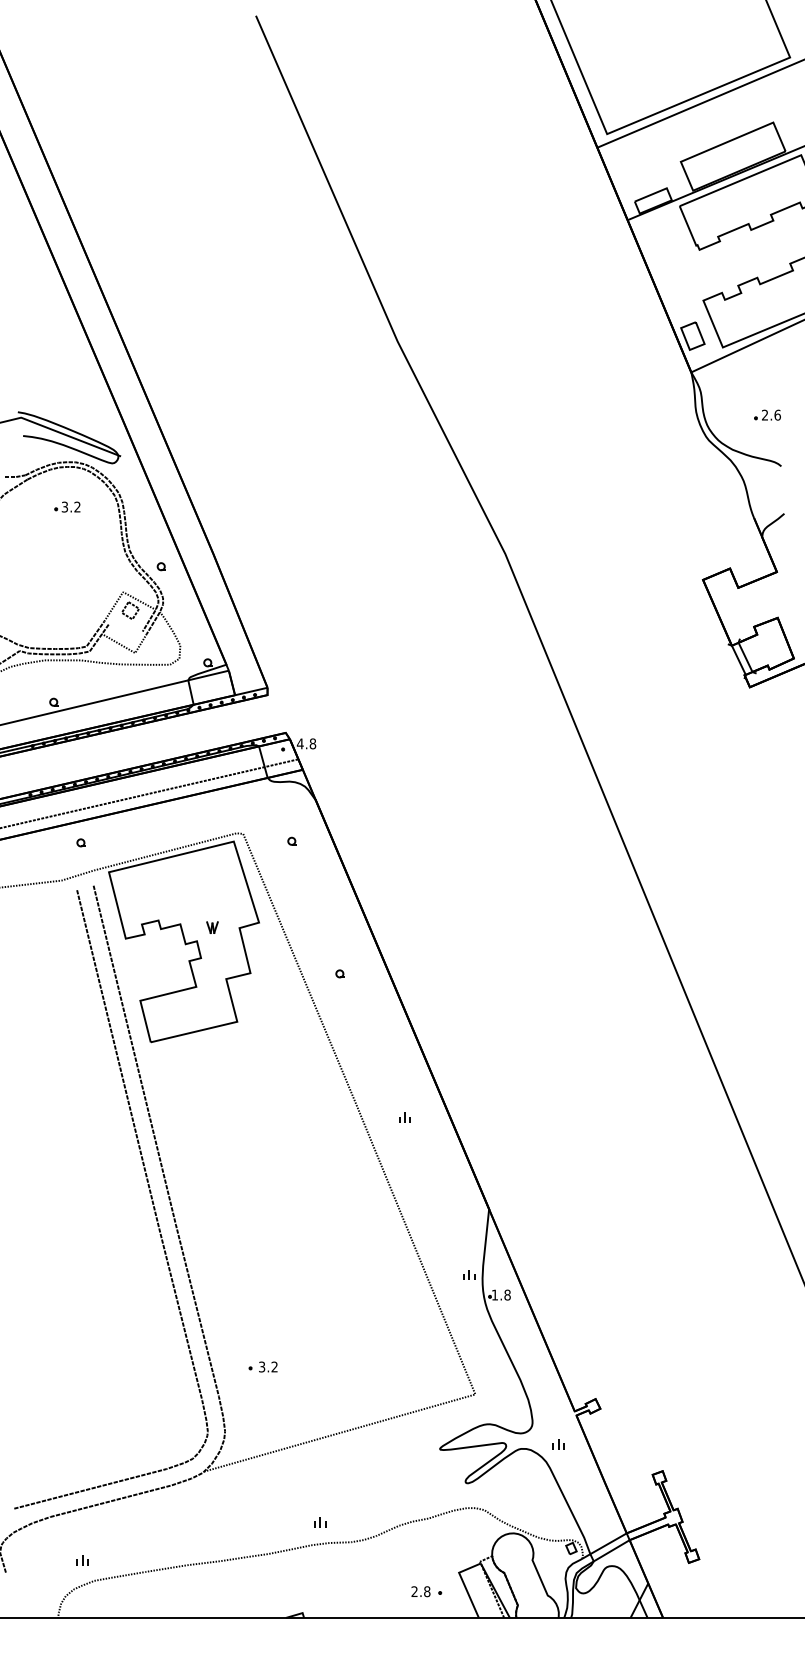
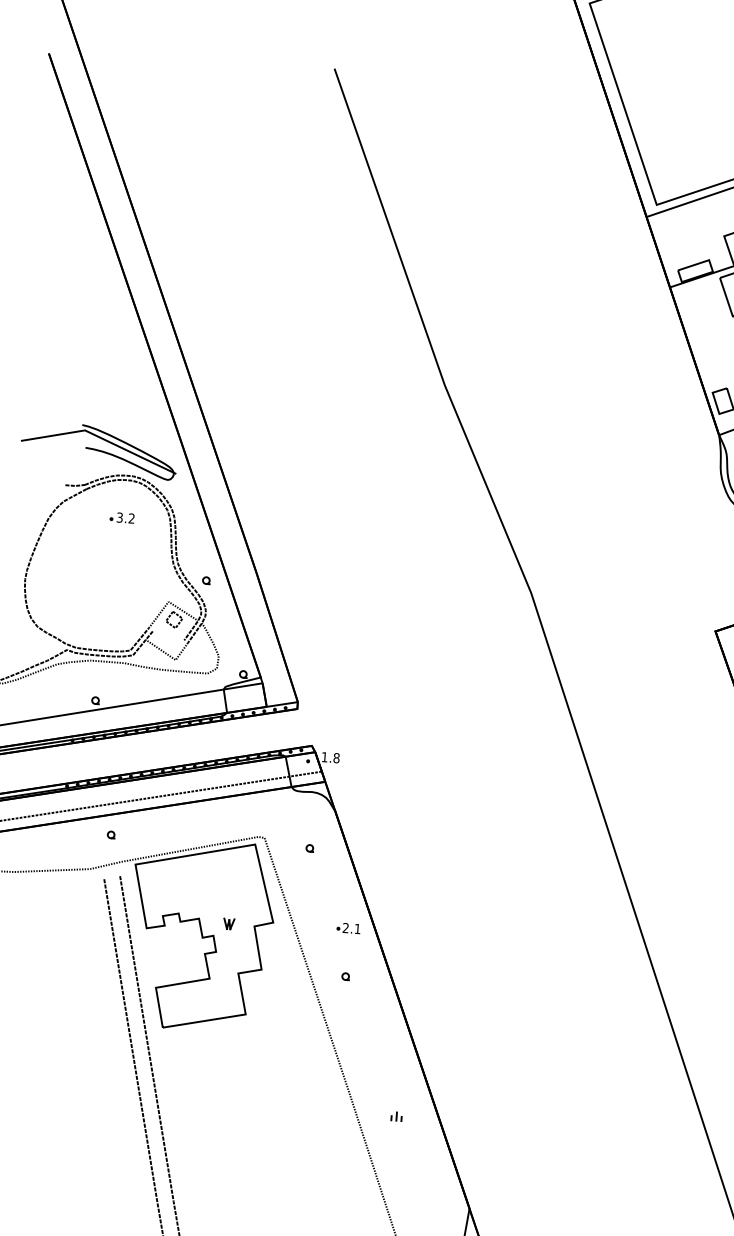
text: (299, 743) -> (323, 756), 4.8 -> 1.8
part: (338, 922) -> (348, 928), added

